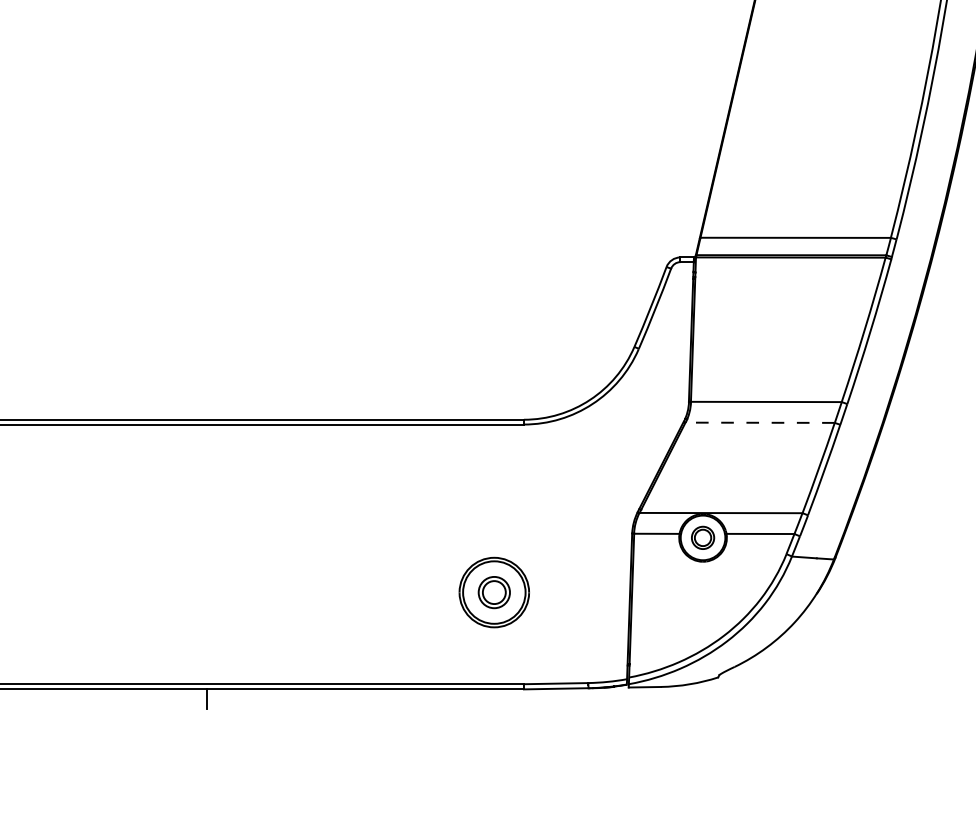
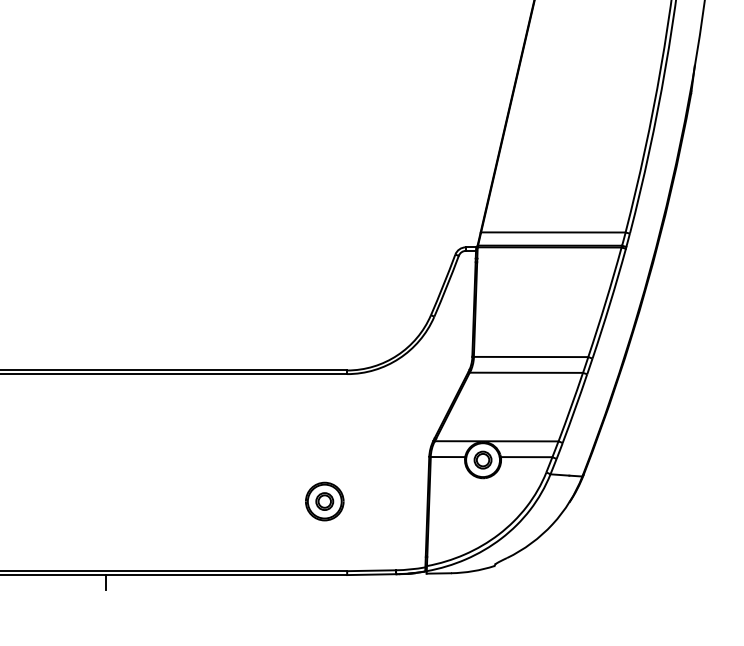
line: (760, 422) -> (526, 372), dashed -> solid
part: (494, 592) -> (324, 501), size x0.71

